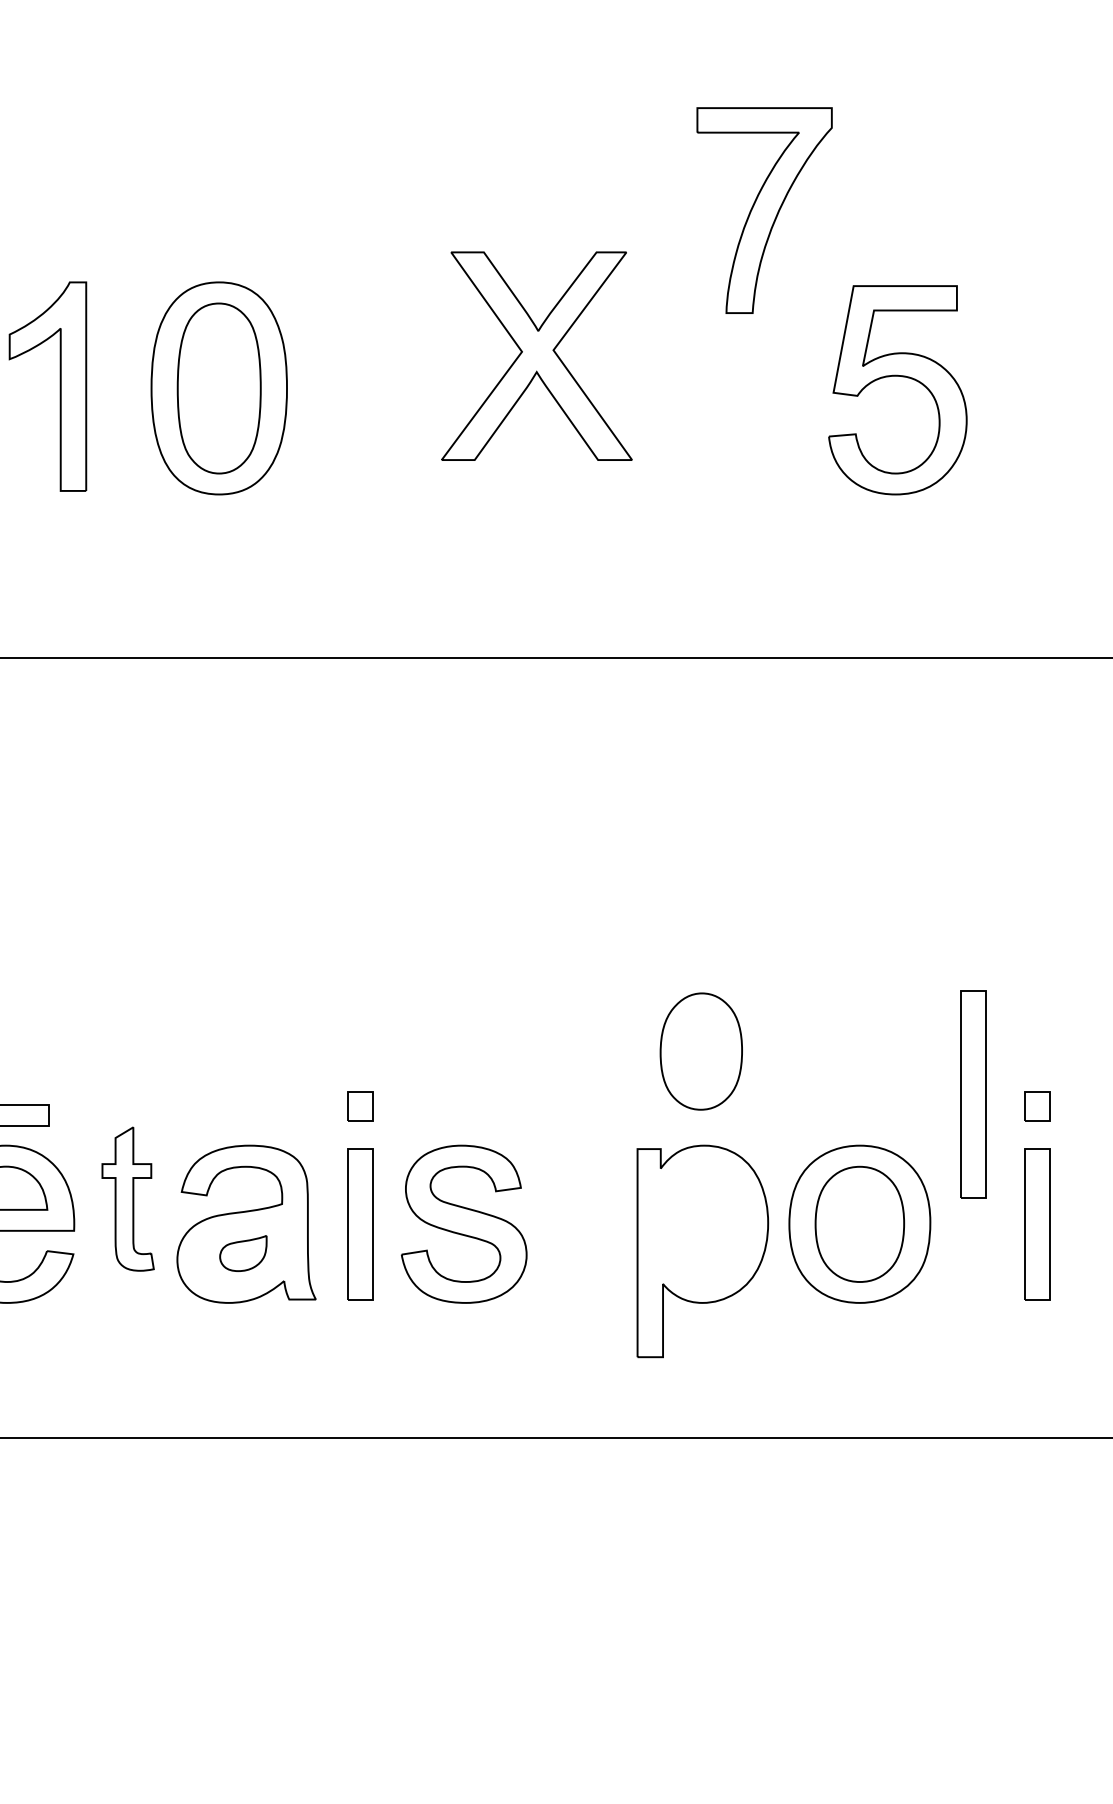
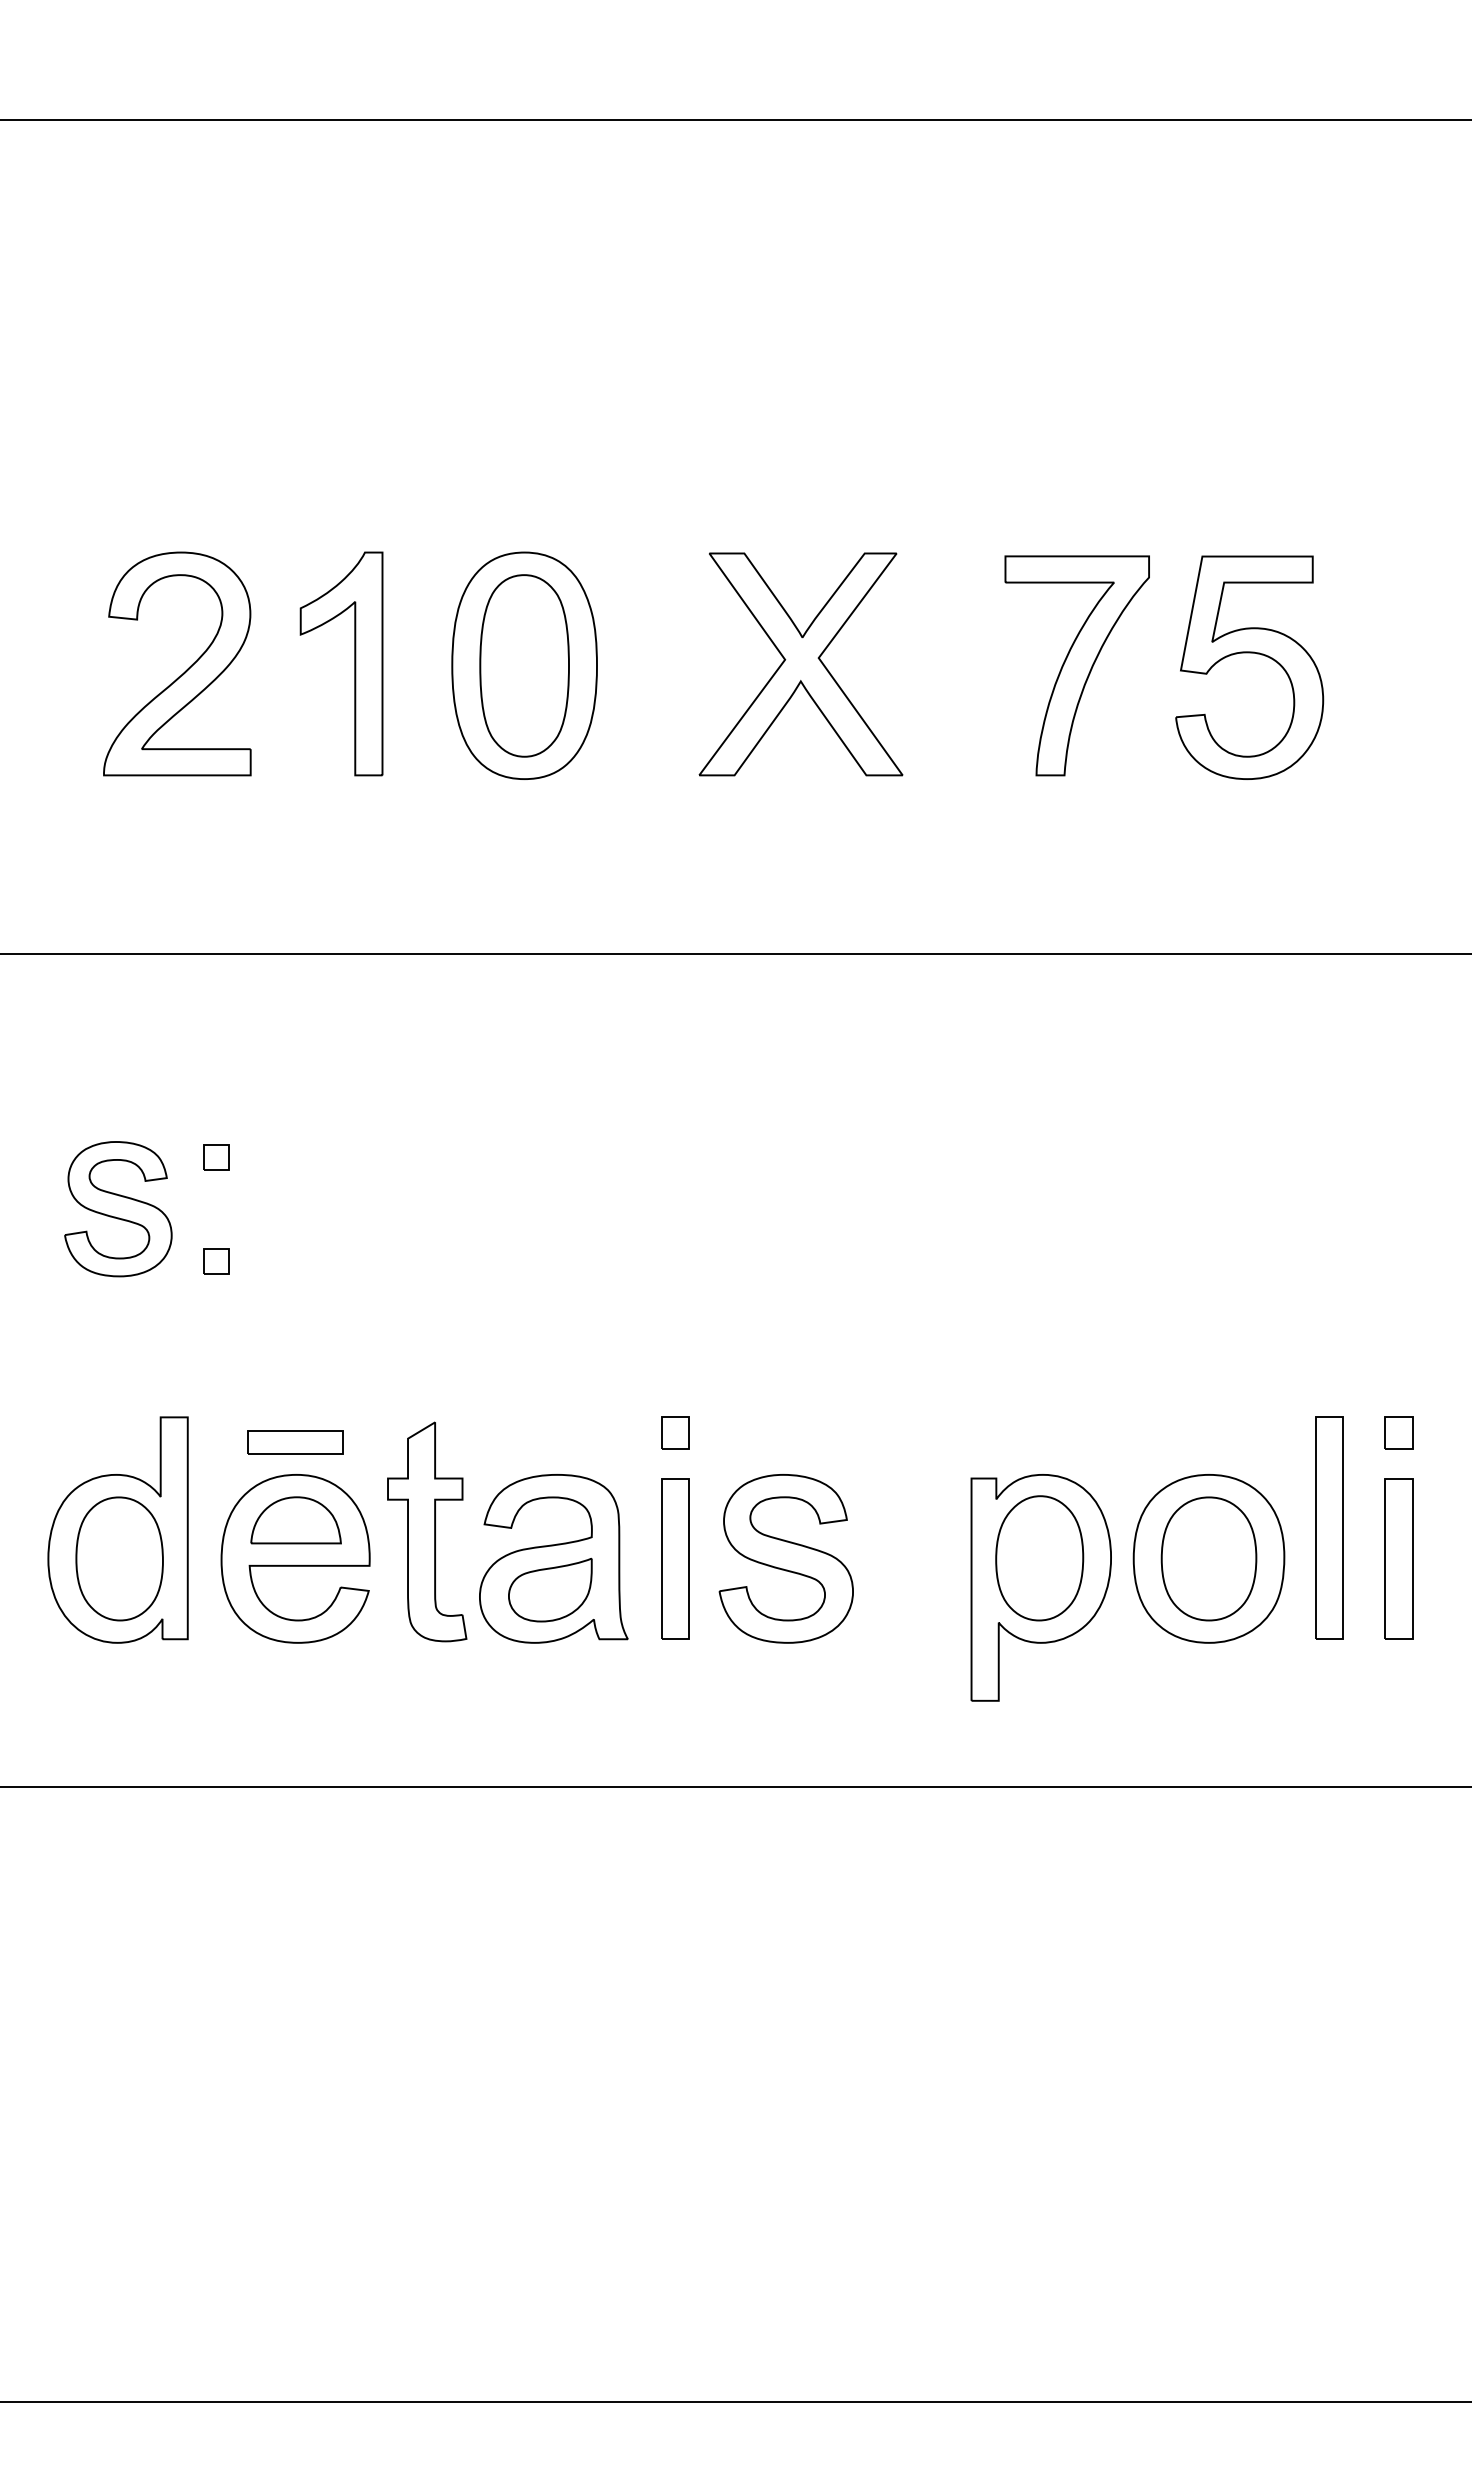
part: (763, 210) -> (1076, 665), moved
part: (536, 356) -> (800, 664), moved
part: (701, 1051) -> (1039, 1558), moved
part: (973, 1093) -> (1329, 1527), moved
part: (128, 1198) -> (427, 1531), size x1.43
part: (243, 1252) -> (550, 1589), size x1.67

